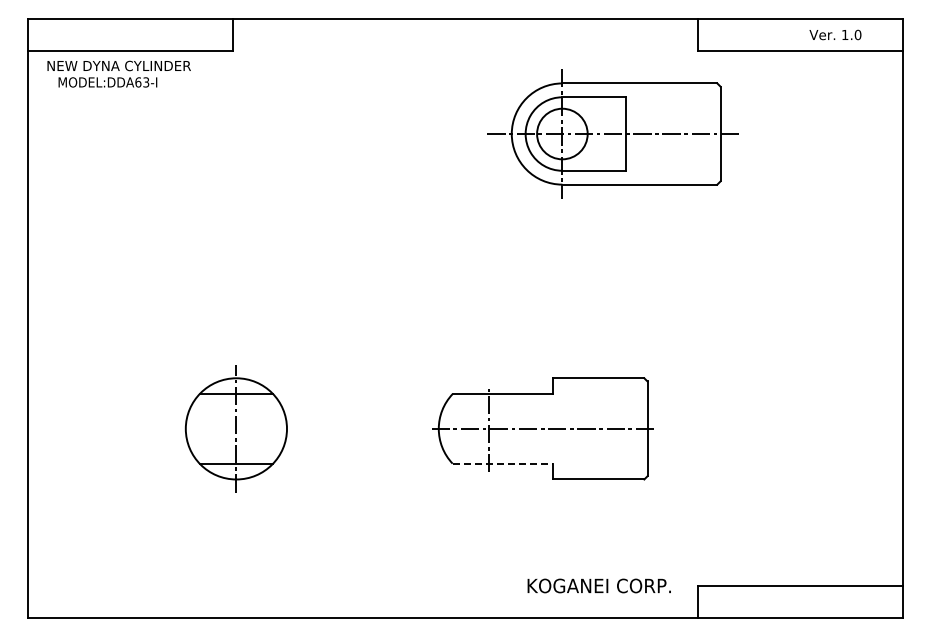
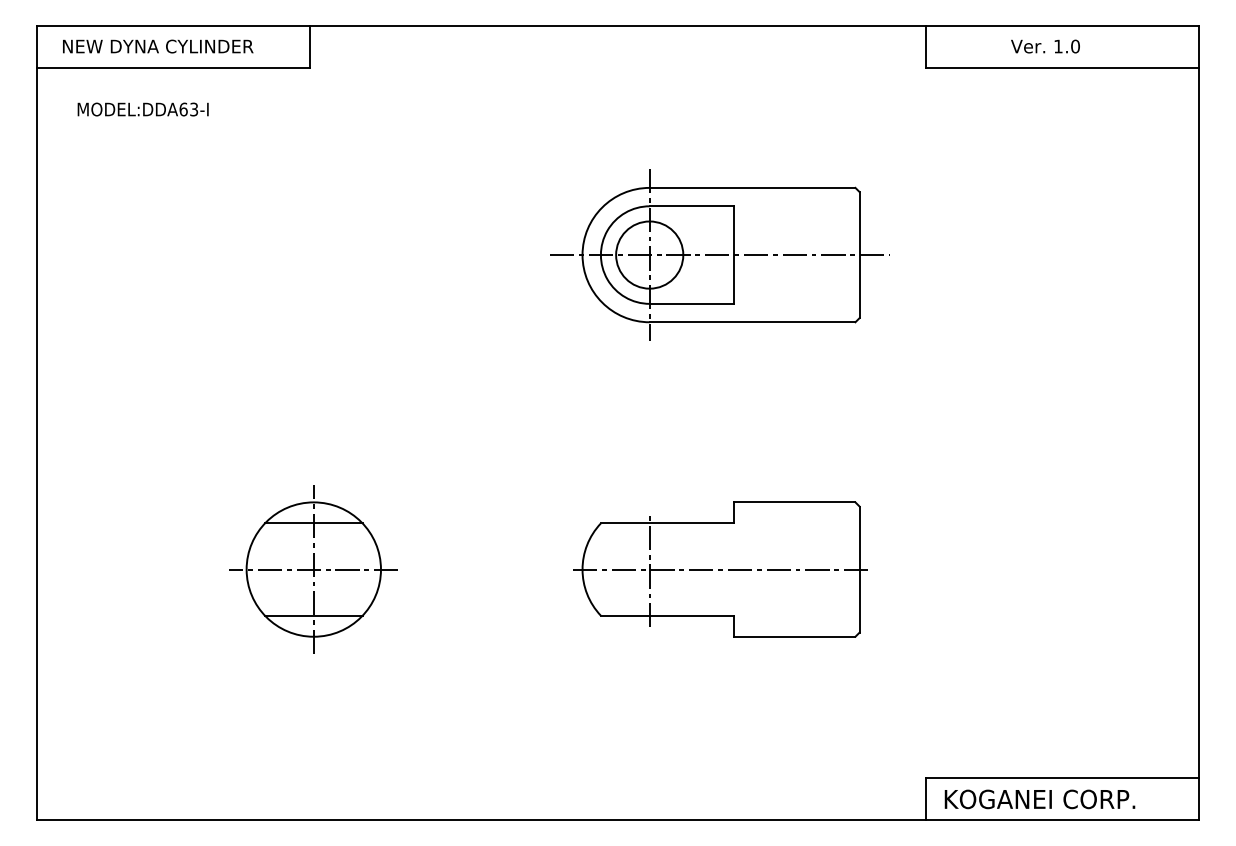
text: (835, 34) -> (1045, 45), moved
text: (118, 65) -> (157, 45), moved
part: (612, 133) -> (716, 254), moved
line: (236, 428) -> (313, 569), added
line: (502, 463) -> (667, 615), dashed -> solid
text: (598, 585) -> (1038, 798), moved

